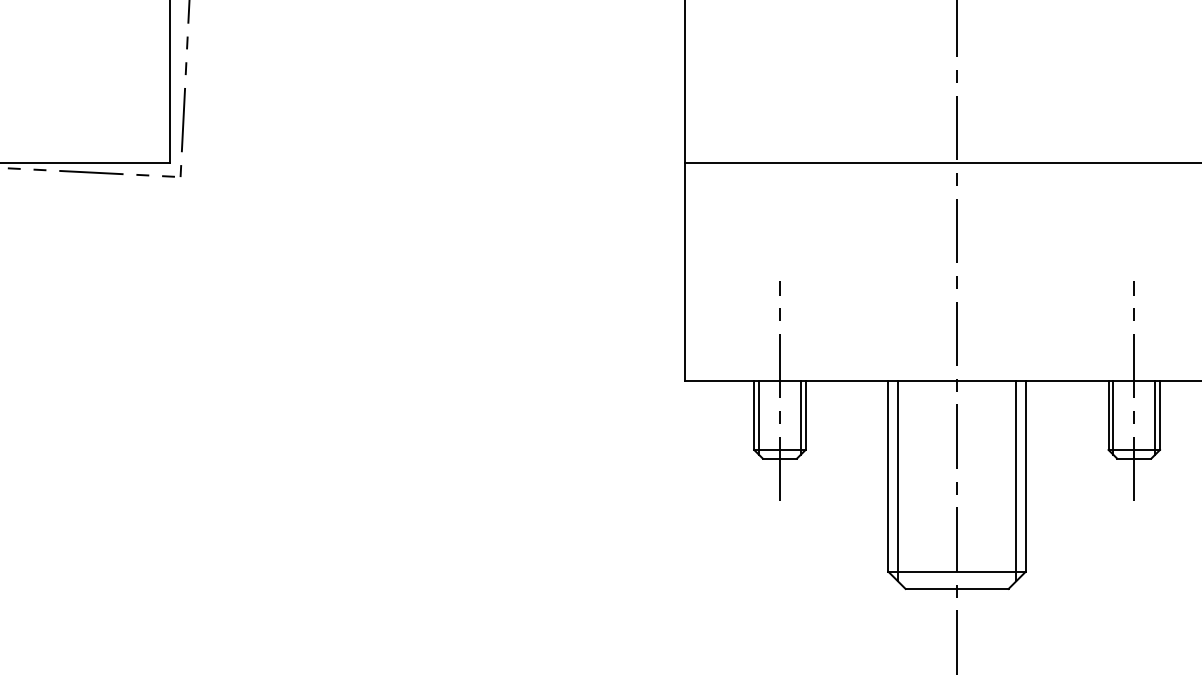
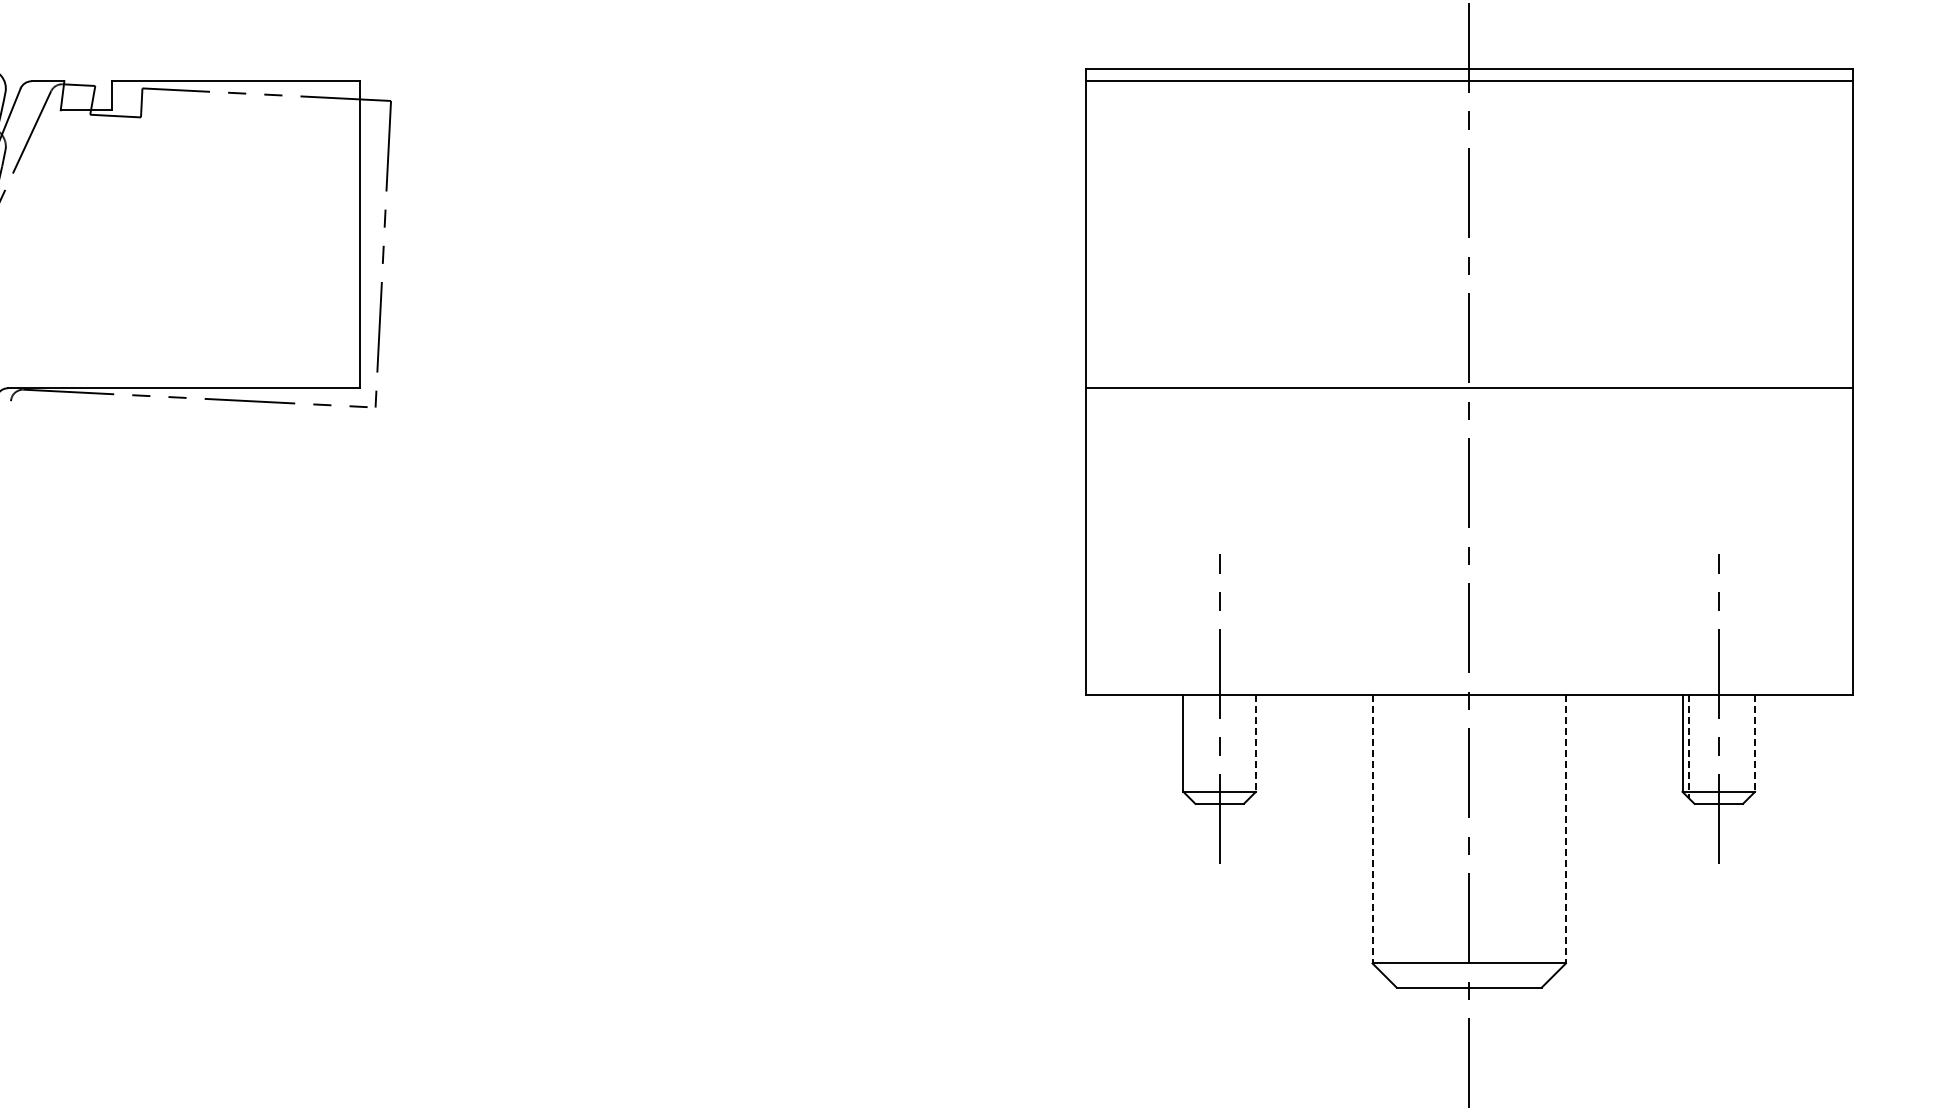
line: (805, 416) -> (1255, 744), solid -> dashed
line: (1160, 416) -> (1755, 744), solid -> dashed
line: (758, 417) -> (1189, 746), removed
line: (801, 417) -> (1249, 746), removed
line: (1113, 417) -> (1689, 746), solid -> dashed
line: (1155, 417) -> (1748, 746), removed
line: (888, 476) -> (1372, 829), solid -> dashed
line: (1025, 476) -> (1565, 829), solid -> dashed
line: (897, 480) -> (1385, 835), removed
line: (1016, 480) -> (1552, 835), removed

